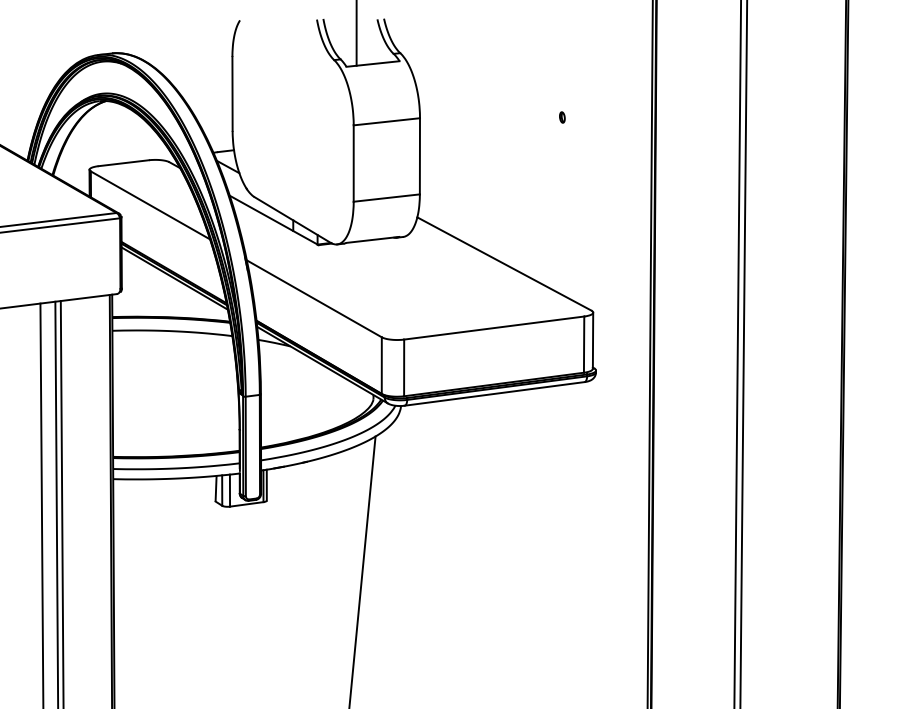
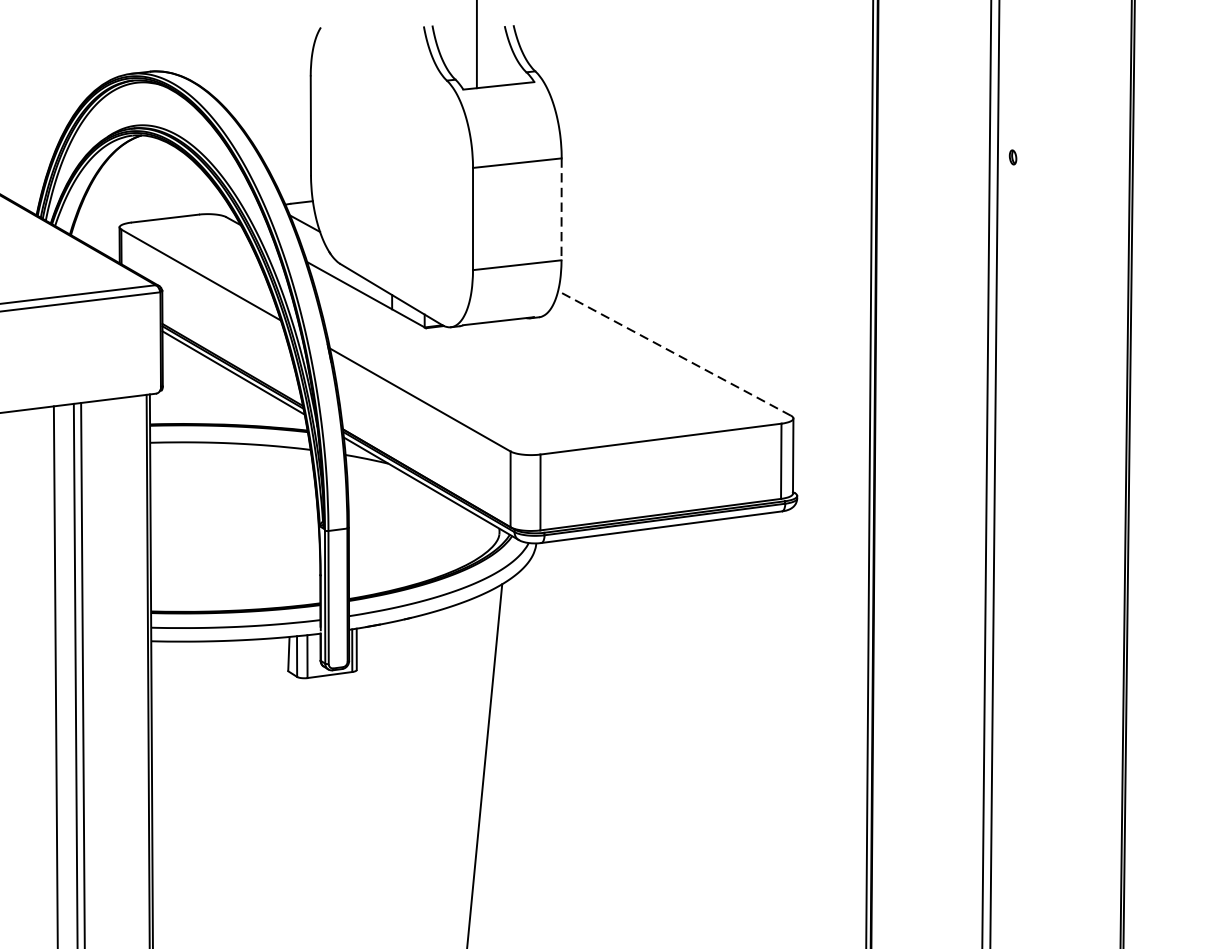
part: (562, 117) -> (1013, 157), moved
line: (419, 156) -> (561, 209), solid -> dashed
line: (504, 263) -> (674, 352), solid -> dashed

